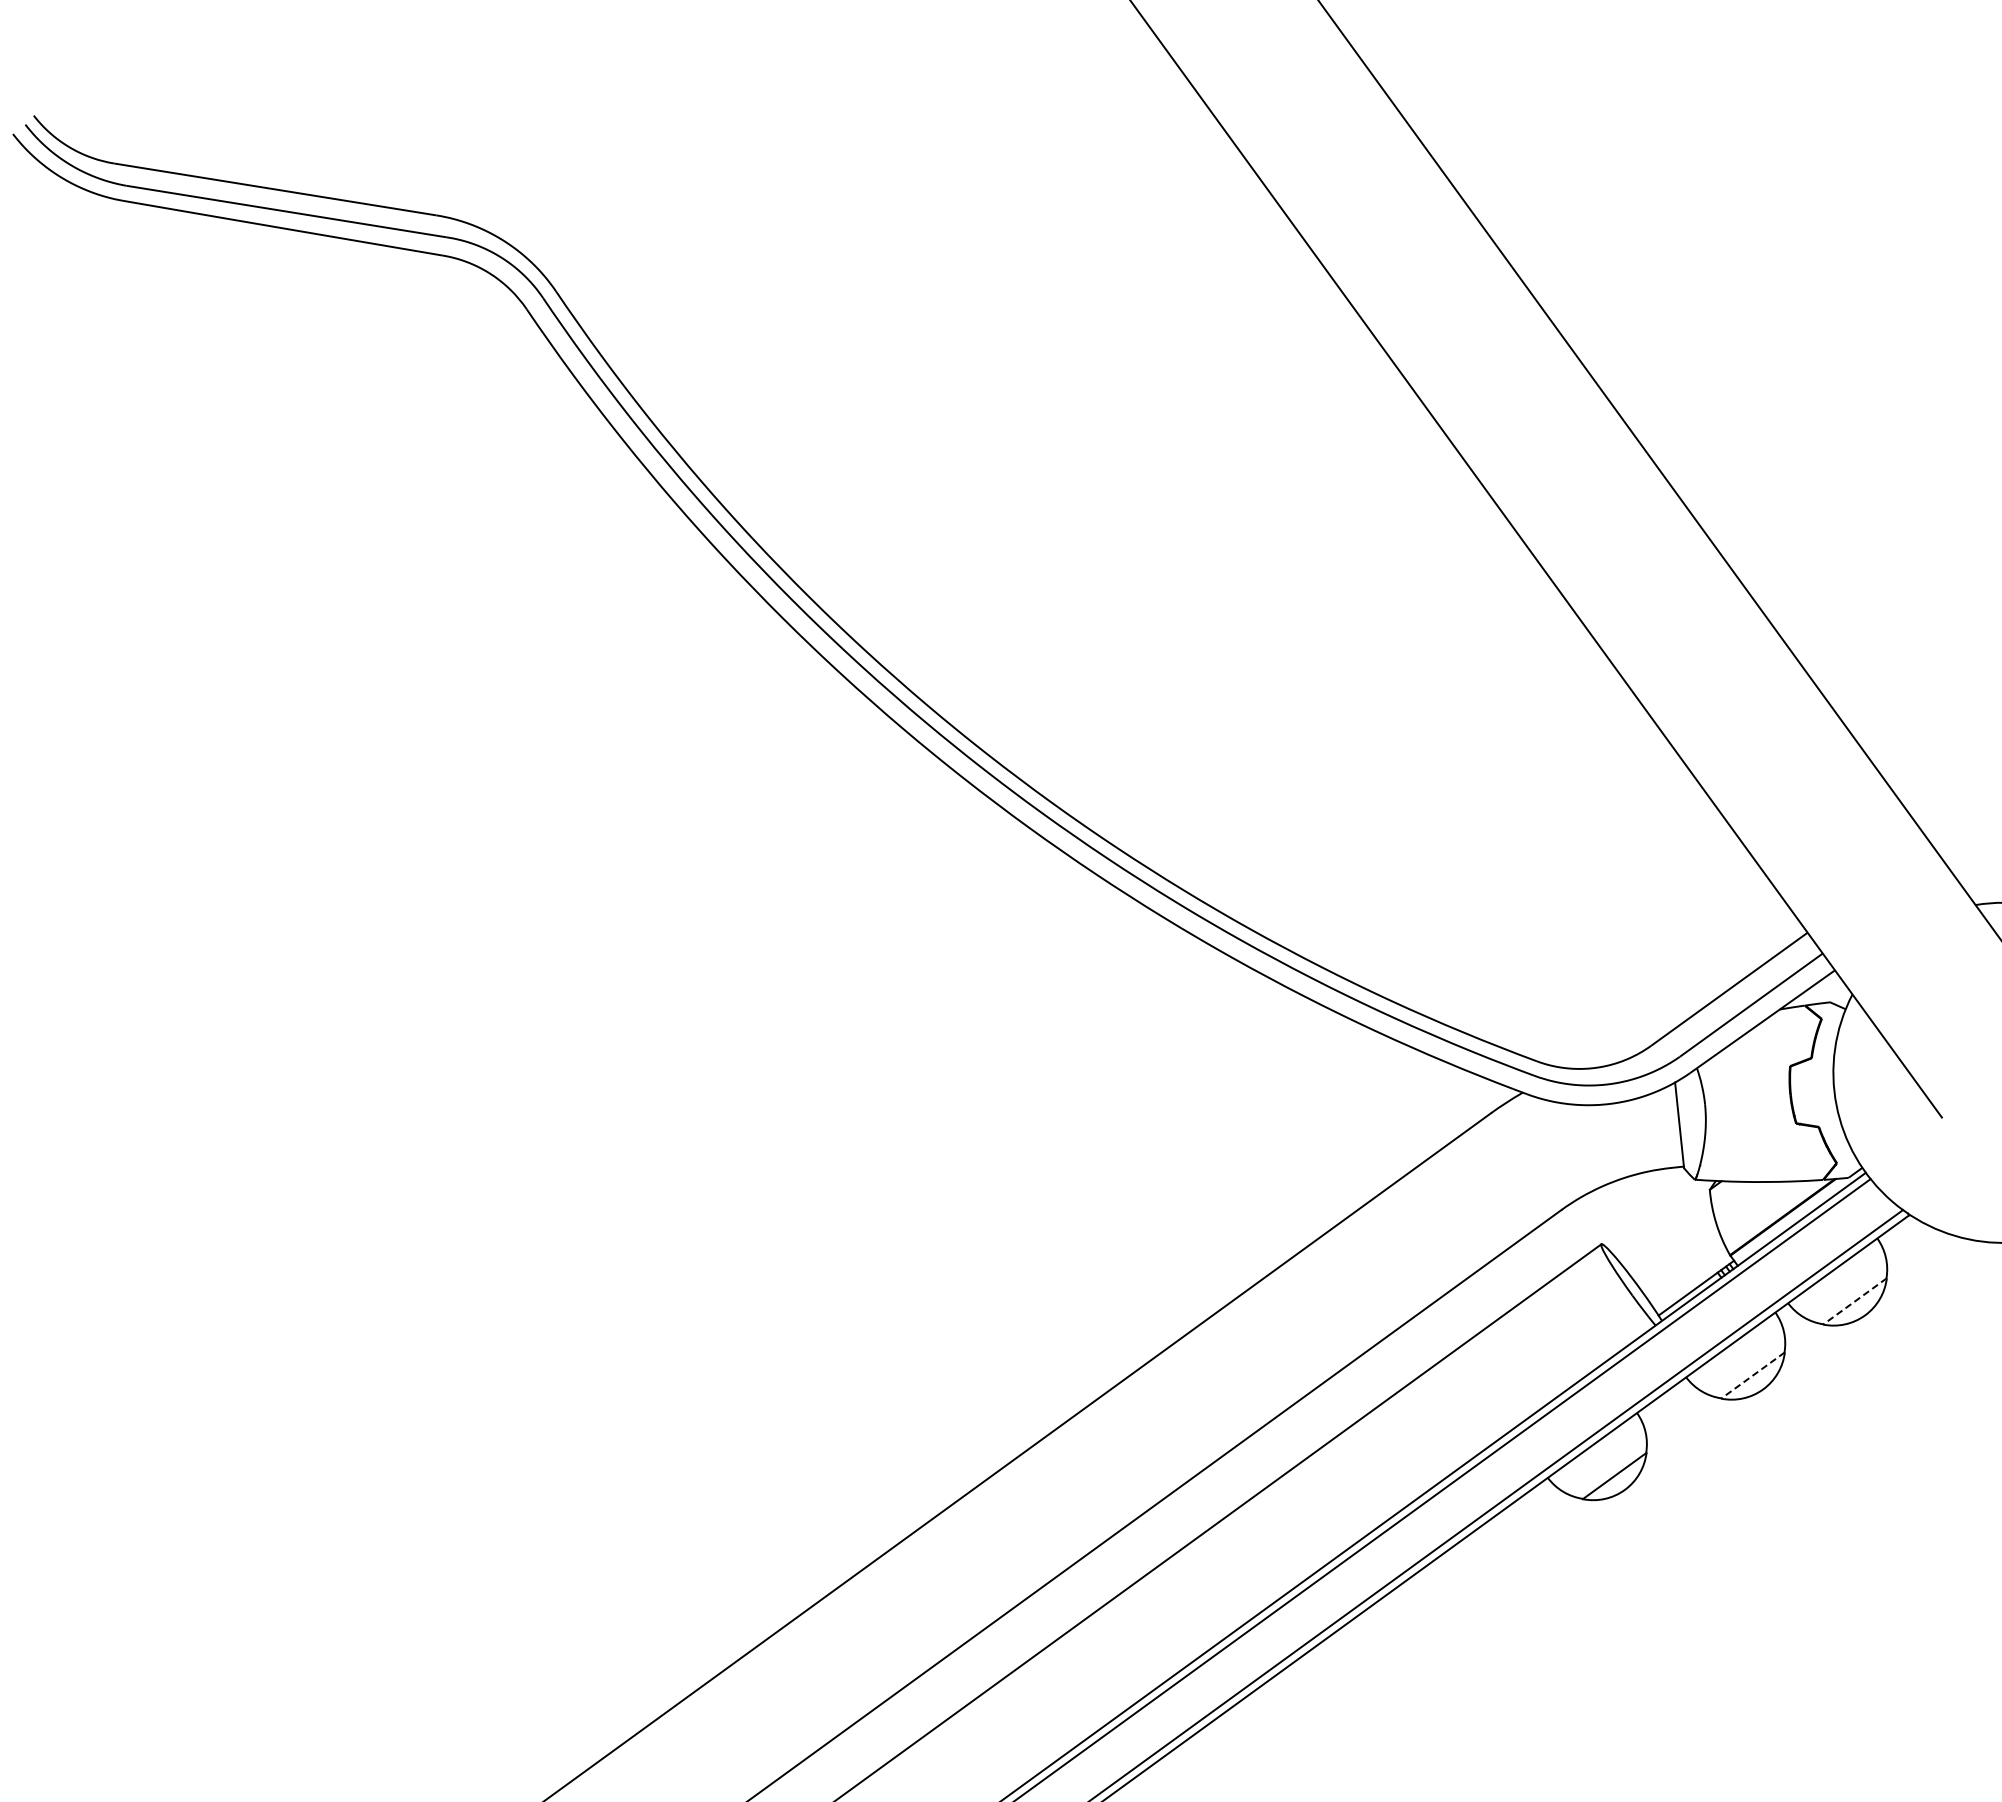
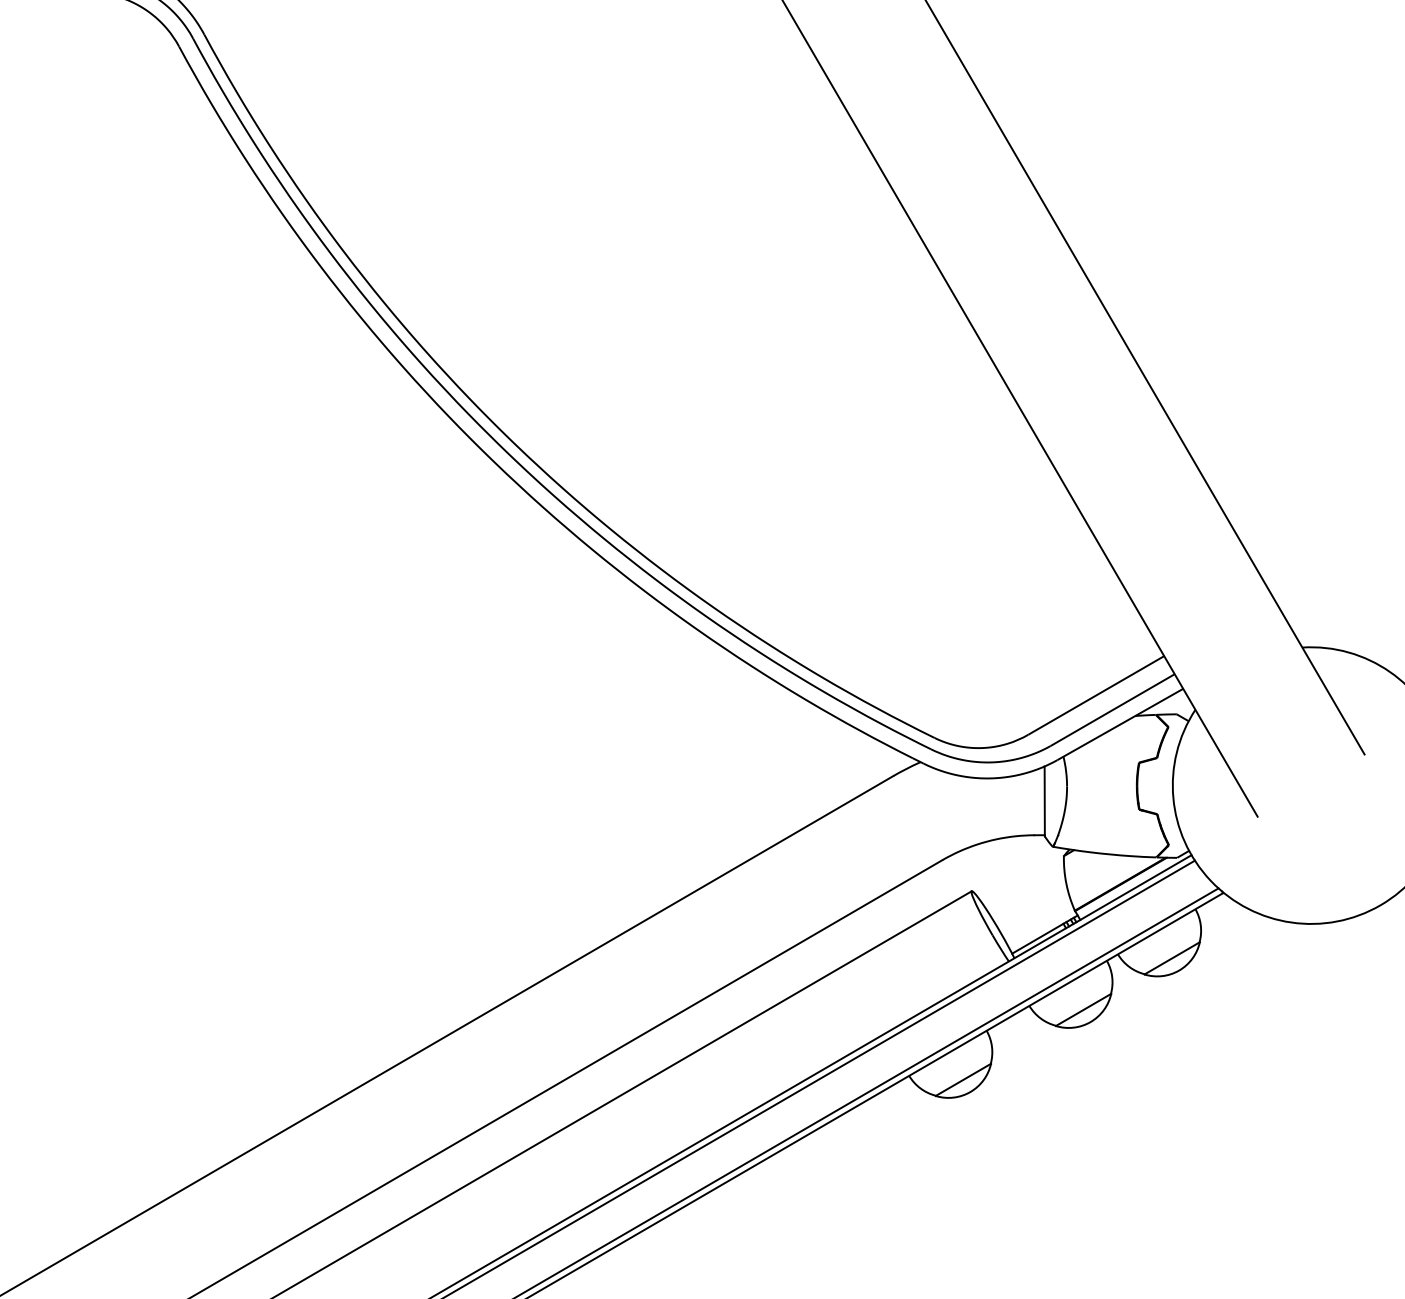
line: (1854, 1301) -> (1171, 958), dashed -> solid
line: (1752, 1375) -> (1083, 1009), dashed -> solid

